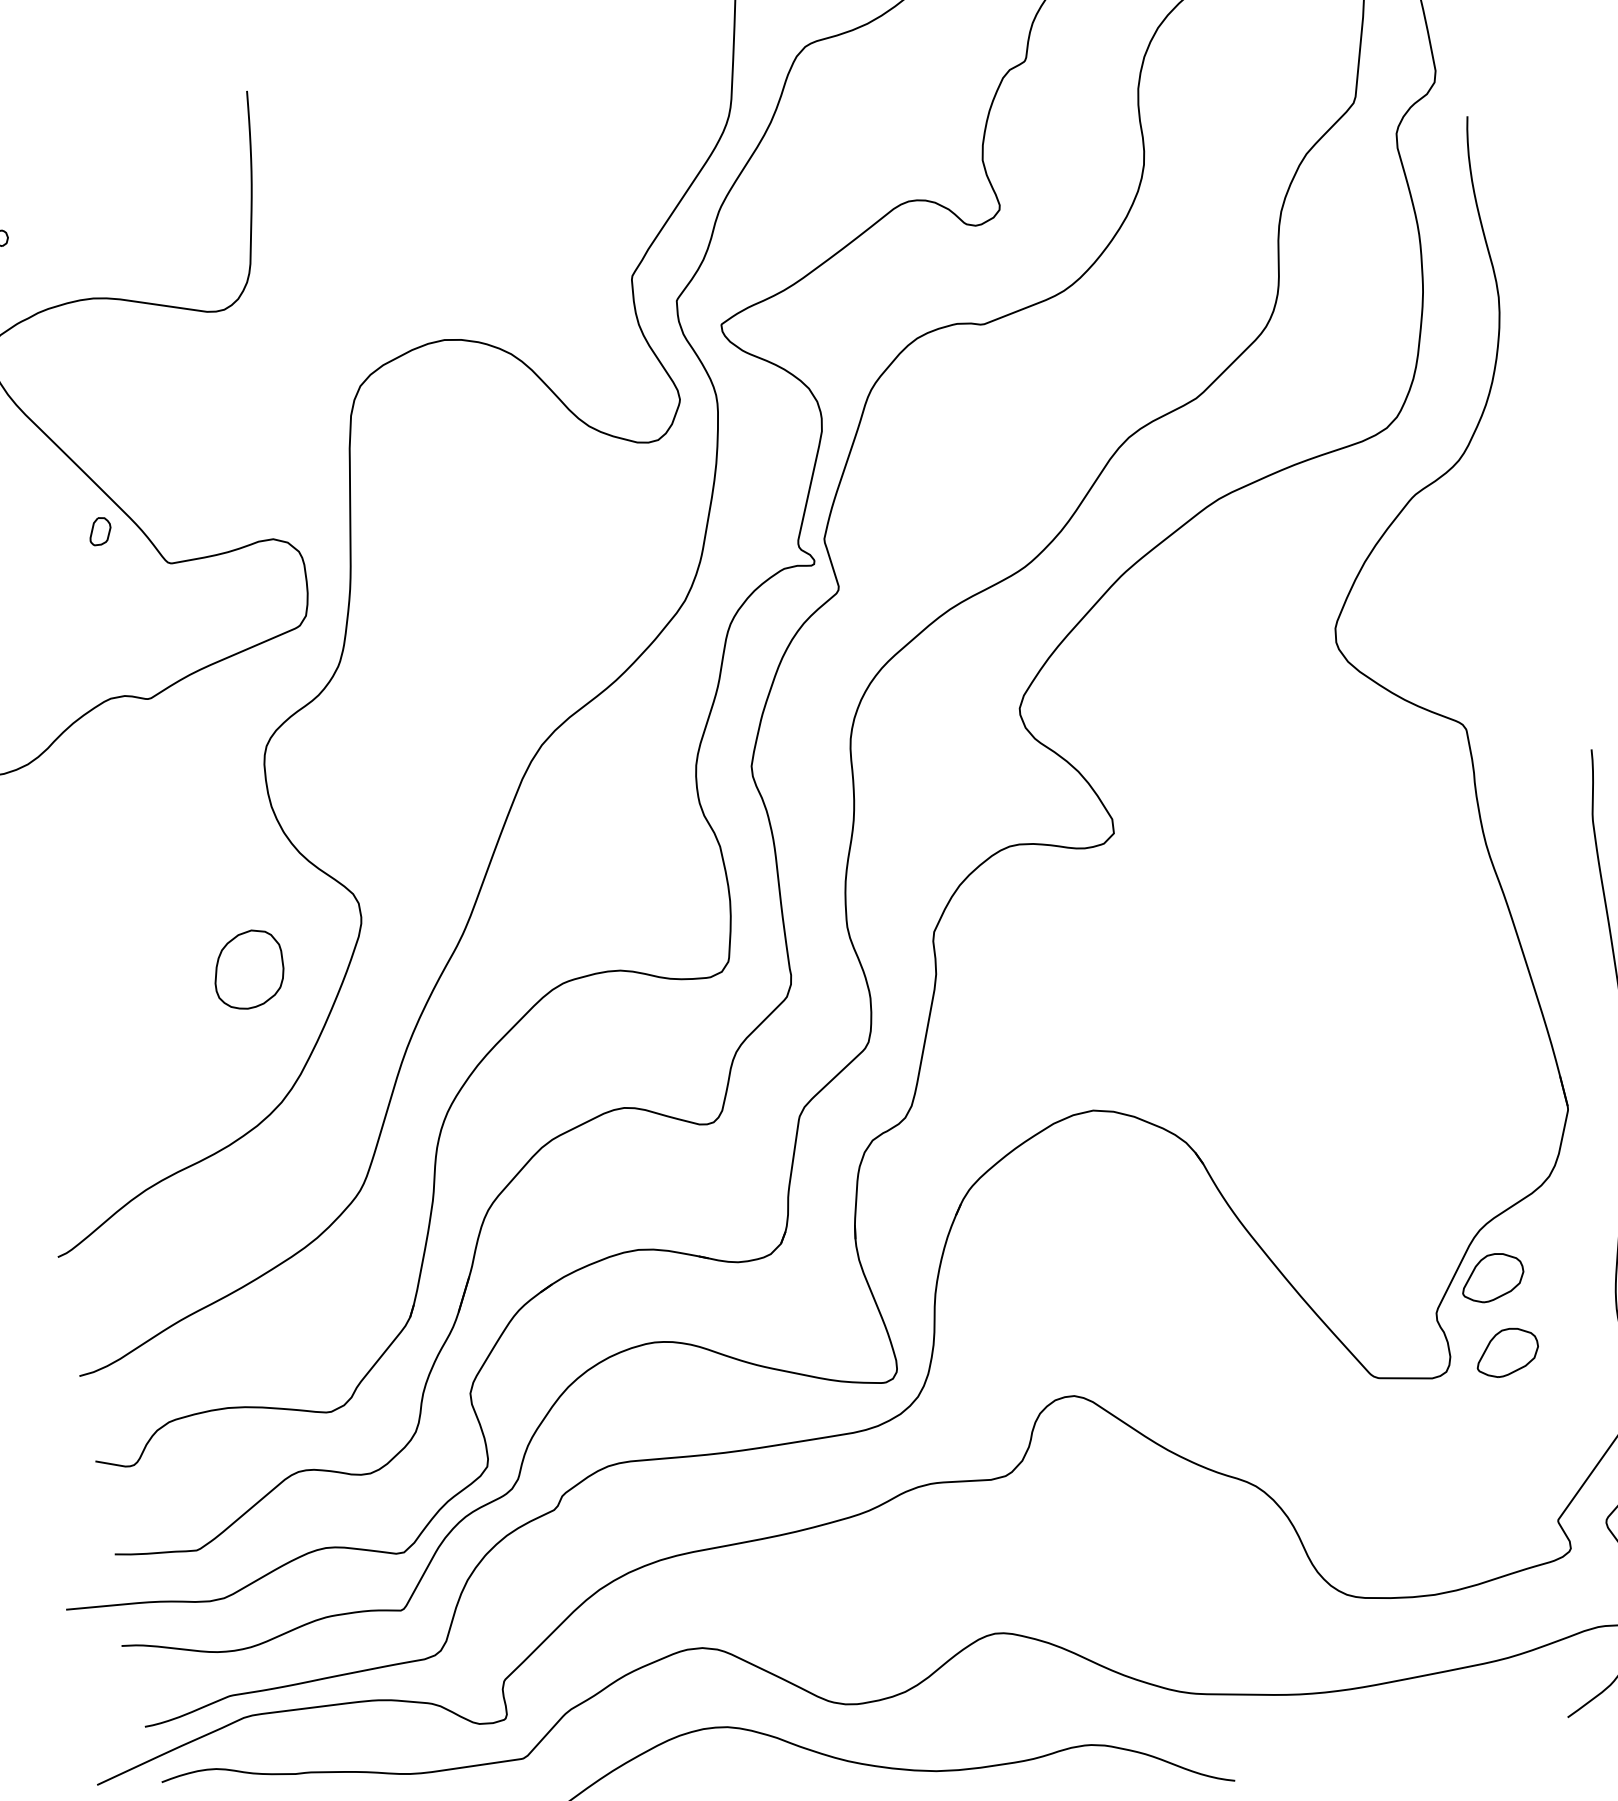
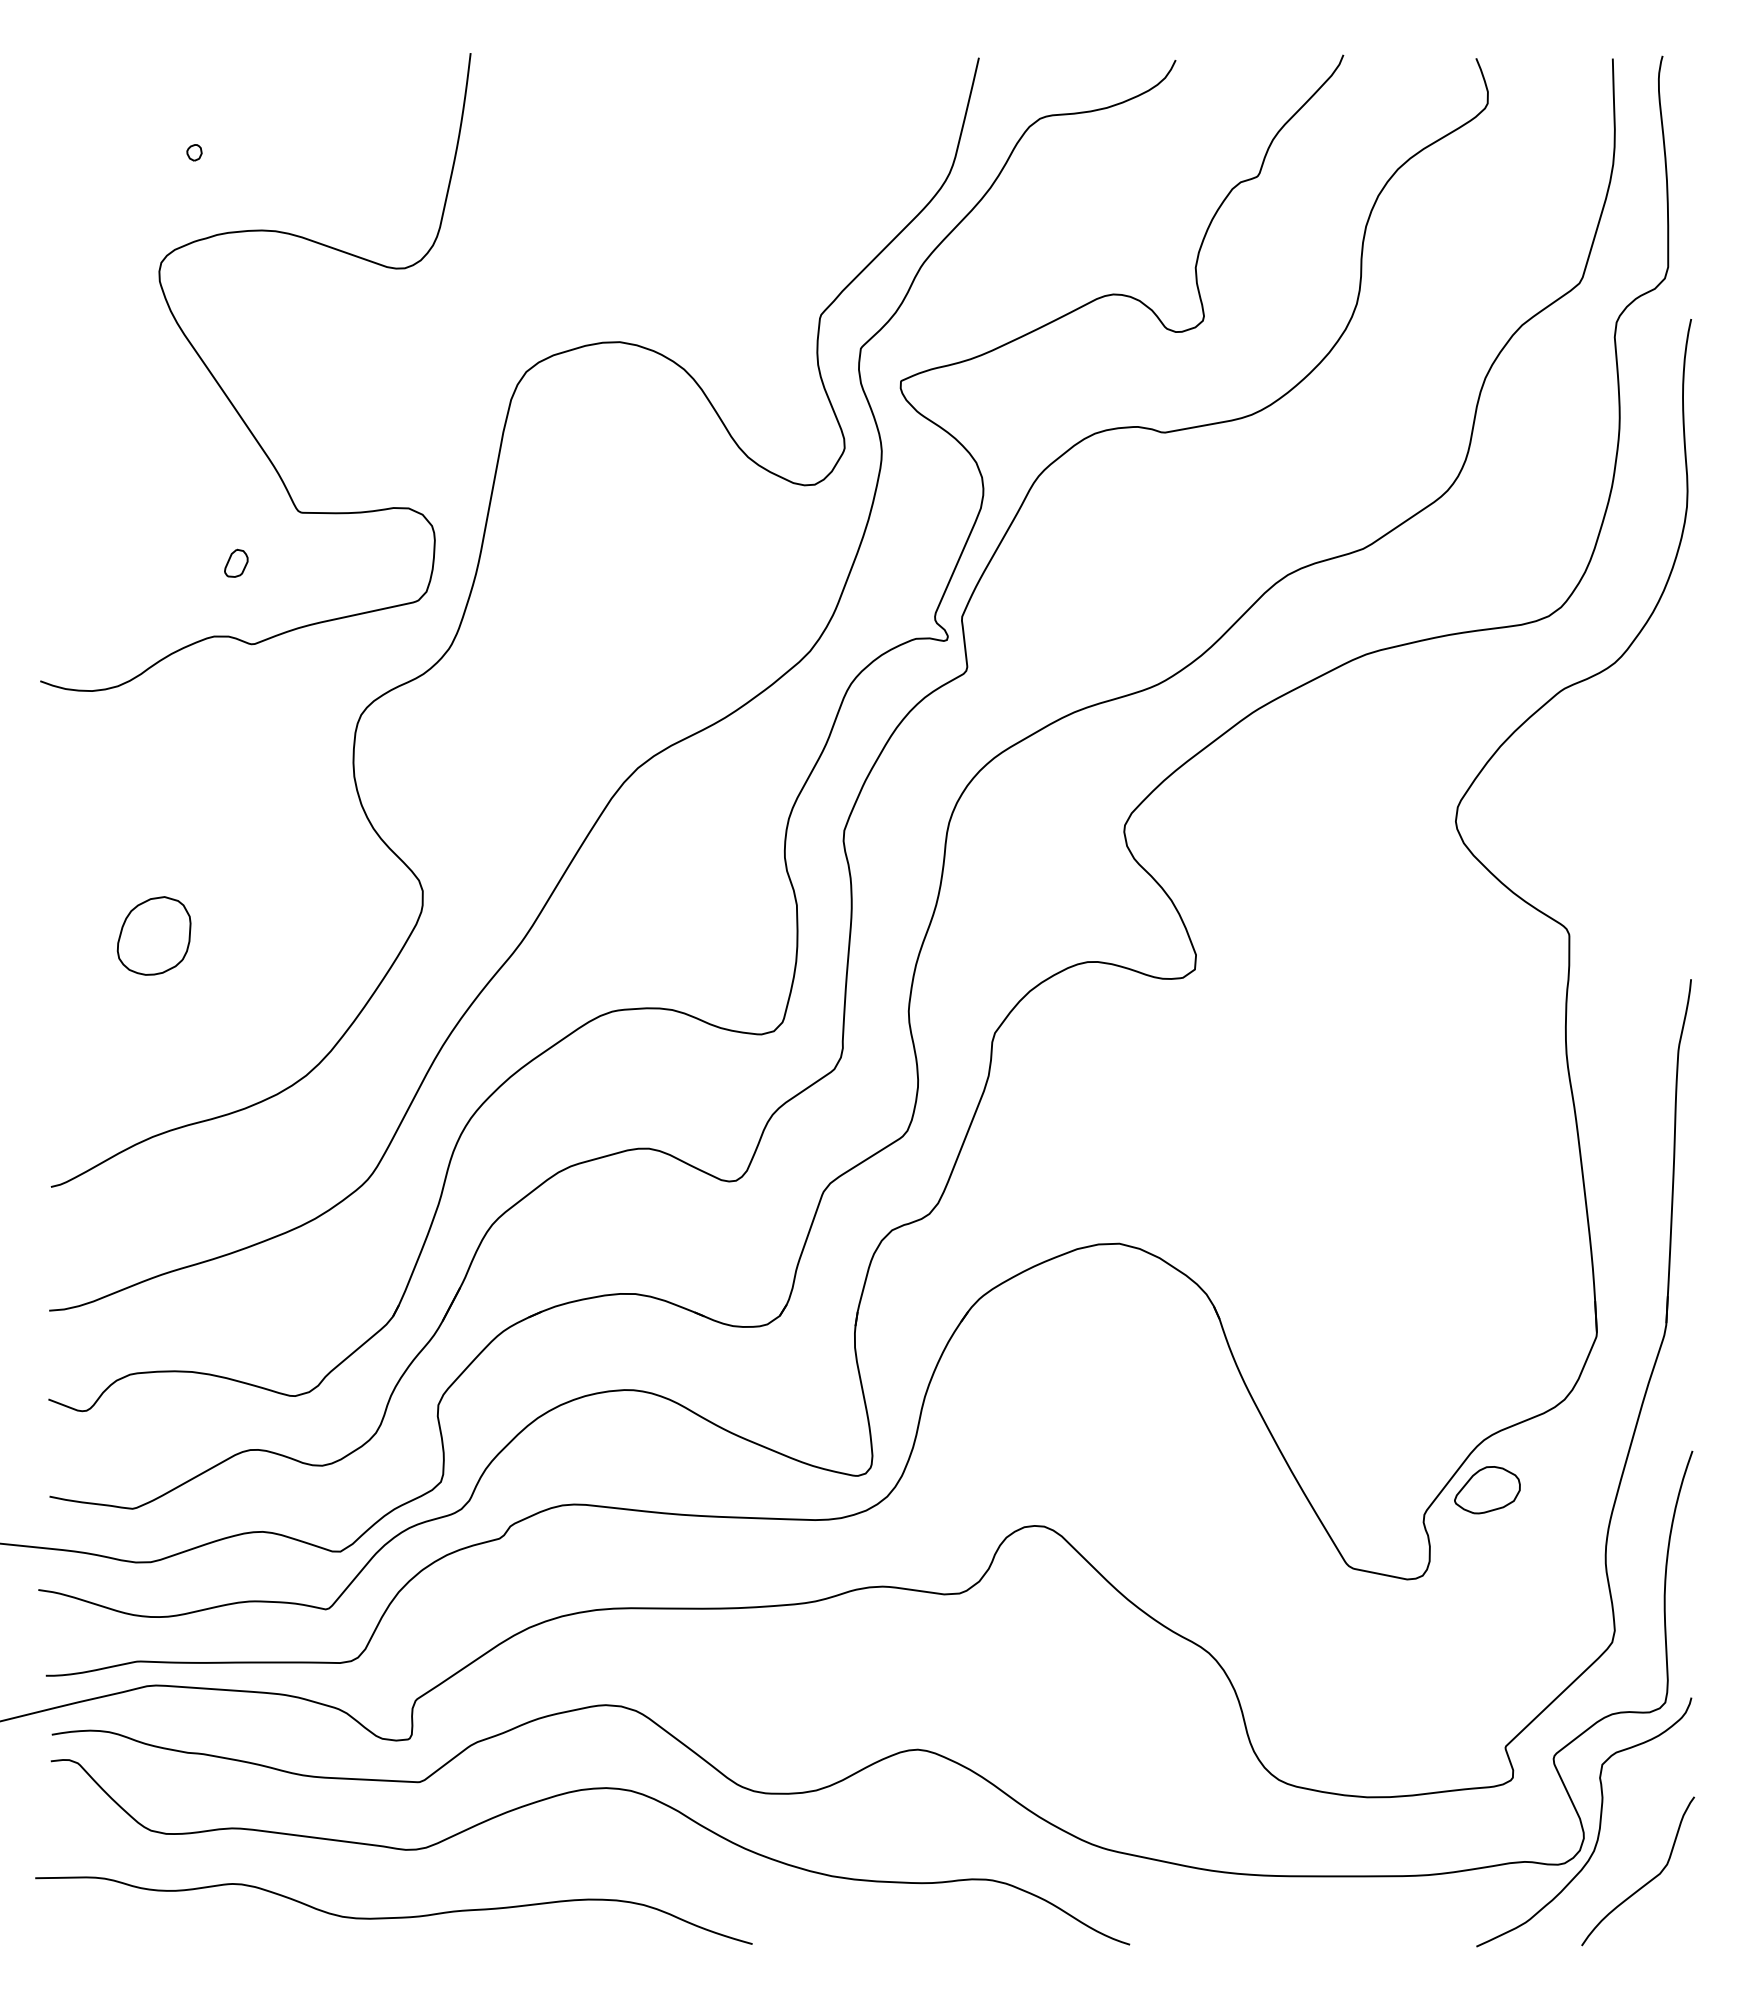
part: (100, 530) -> (236, 562), moved
part: (247, 969) -> (153, 935), moved
part: (1507, 1352) -> (1487, 1568), removed

